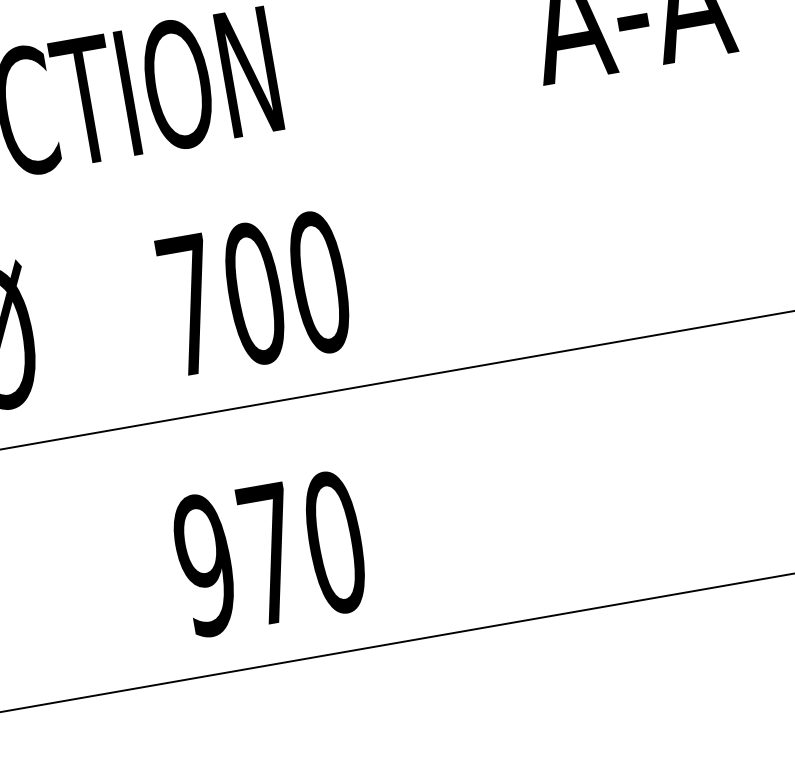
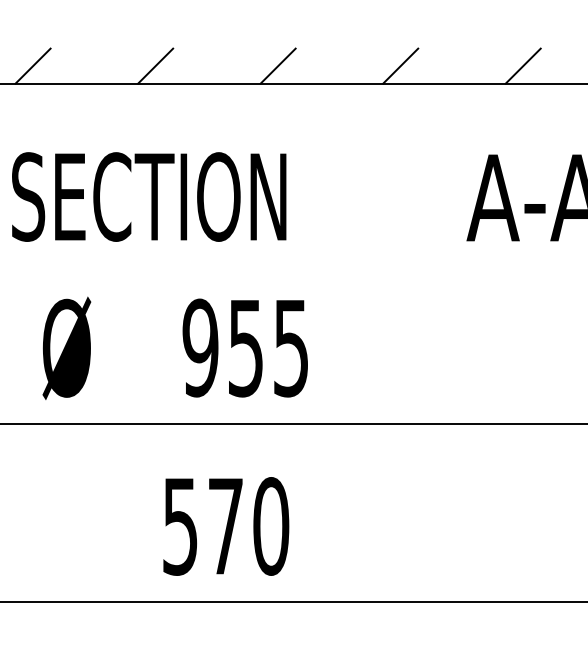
text: (253, 293) -> (245, 347), 700 -> 955
text: (205, 565) -> (180, 526), 970 -> 570

